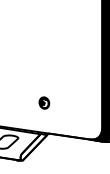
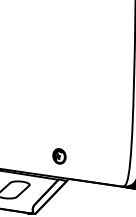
part: (44, 102) -> (59, 155), moved

